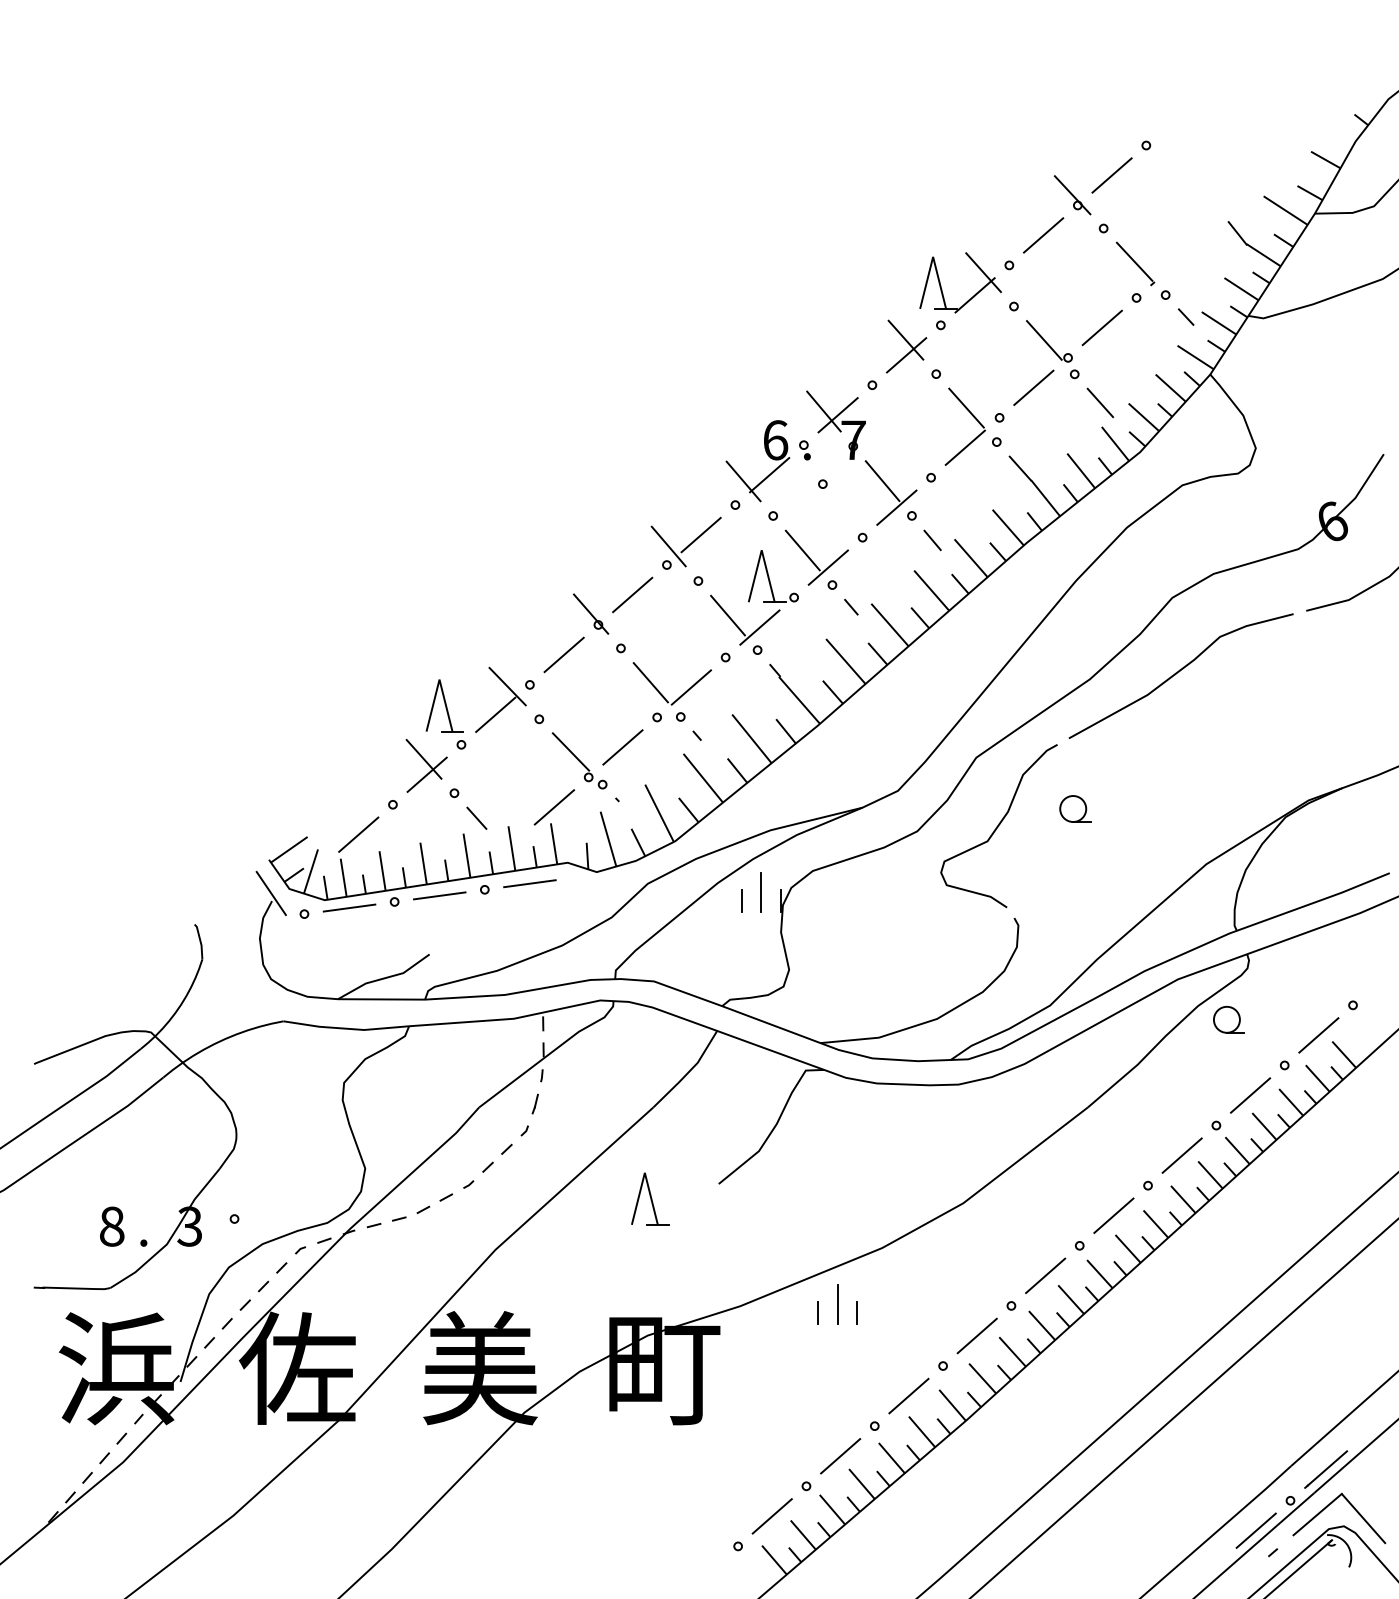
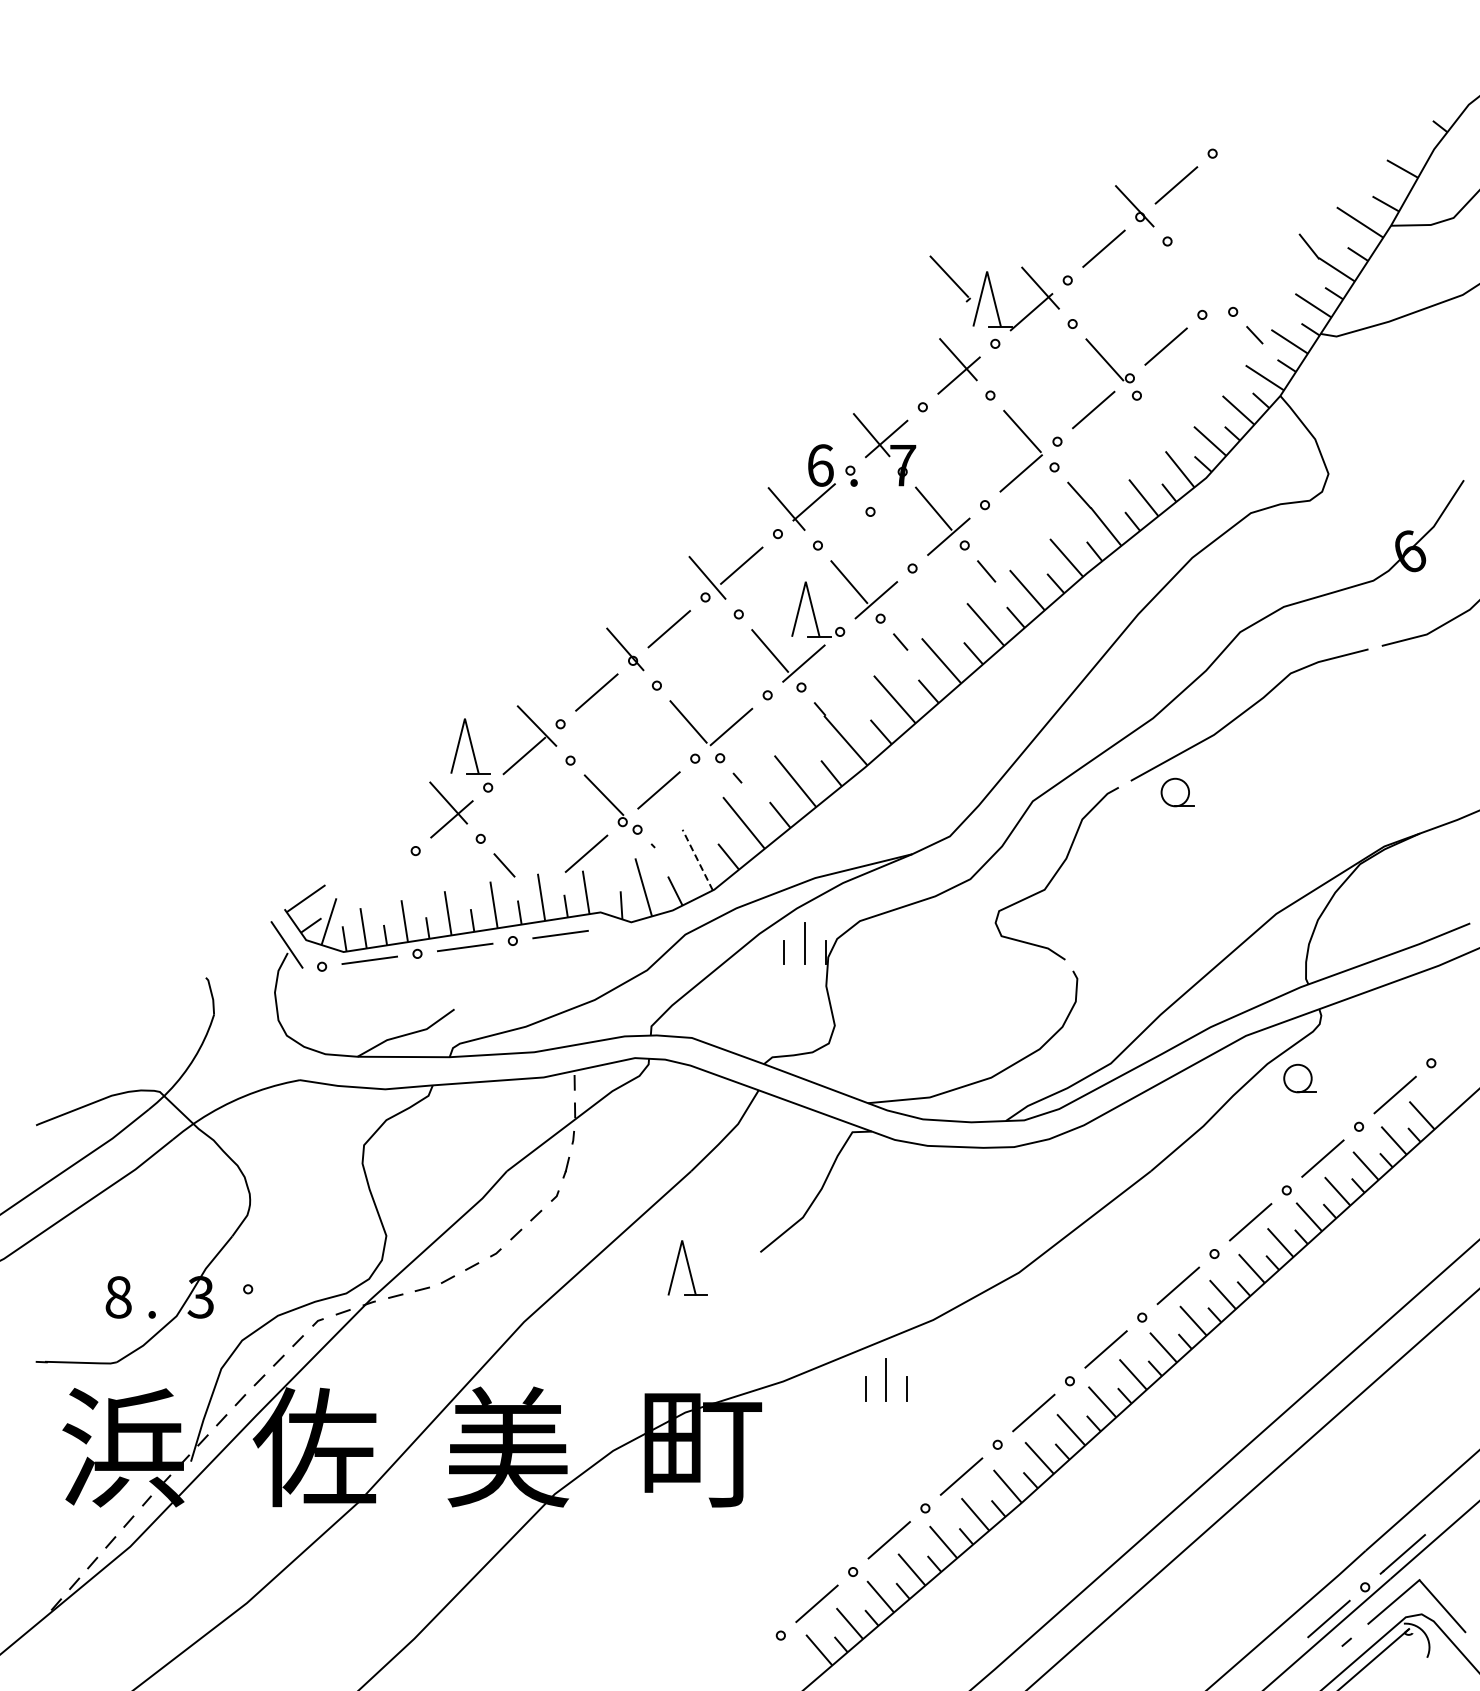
part: (1134, 263) -> (949, 278), moved
line: (1099, 402) -> (1163, 425), removed
part: (1075, 808) -> (1177, 792), moved
line: (659, 813) -> (697, 860), solid -> dashed
line: (358, 834) -> (379, 882), removed

